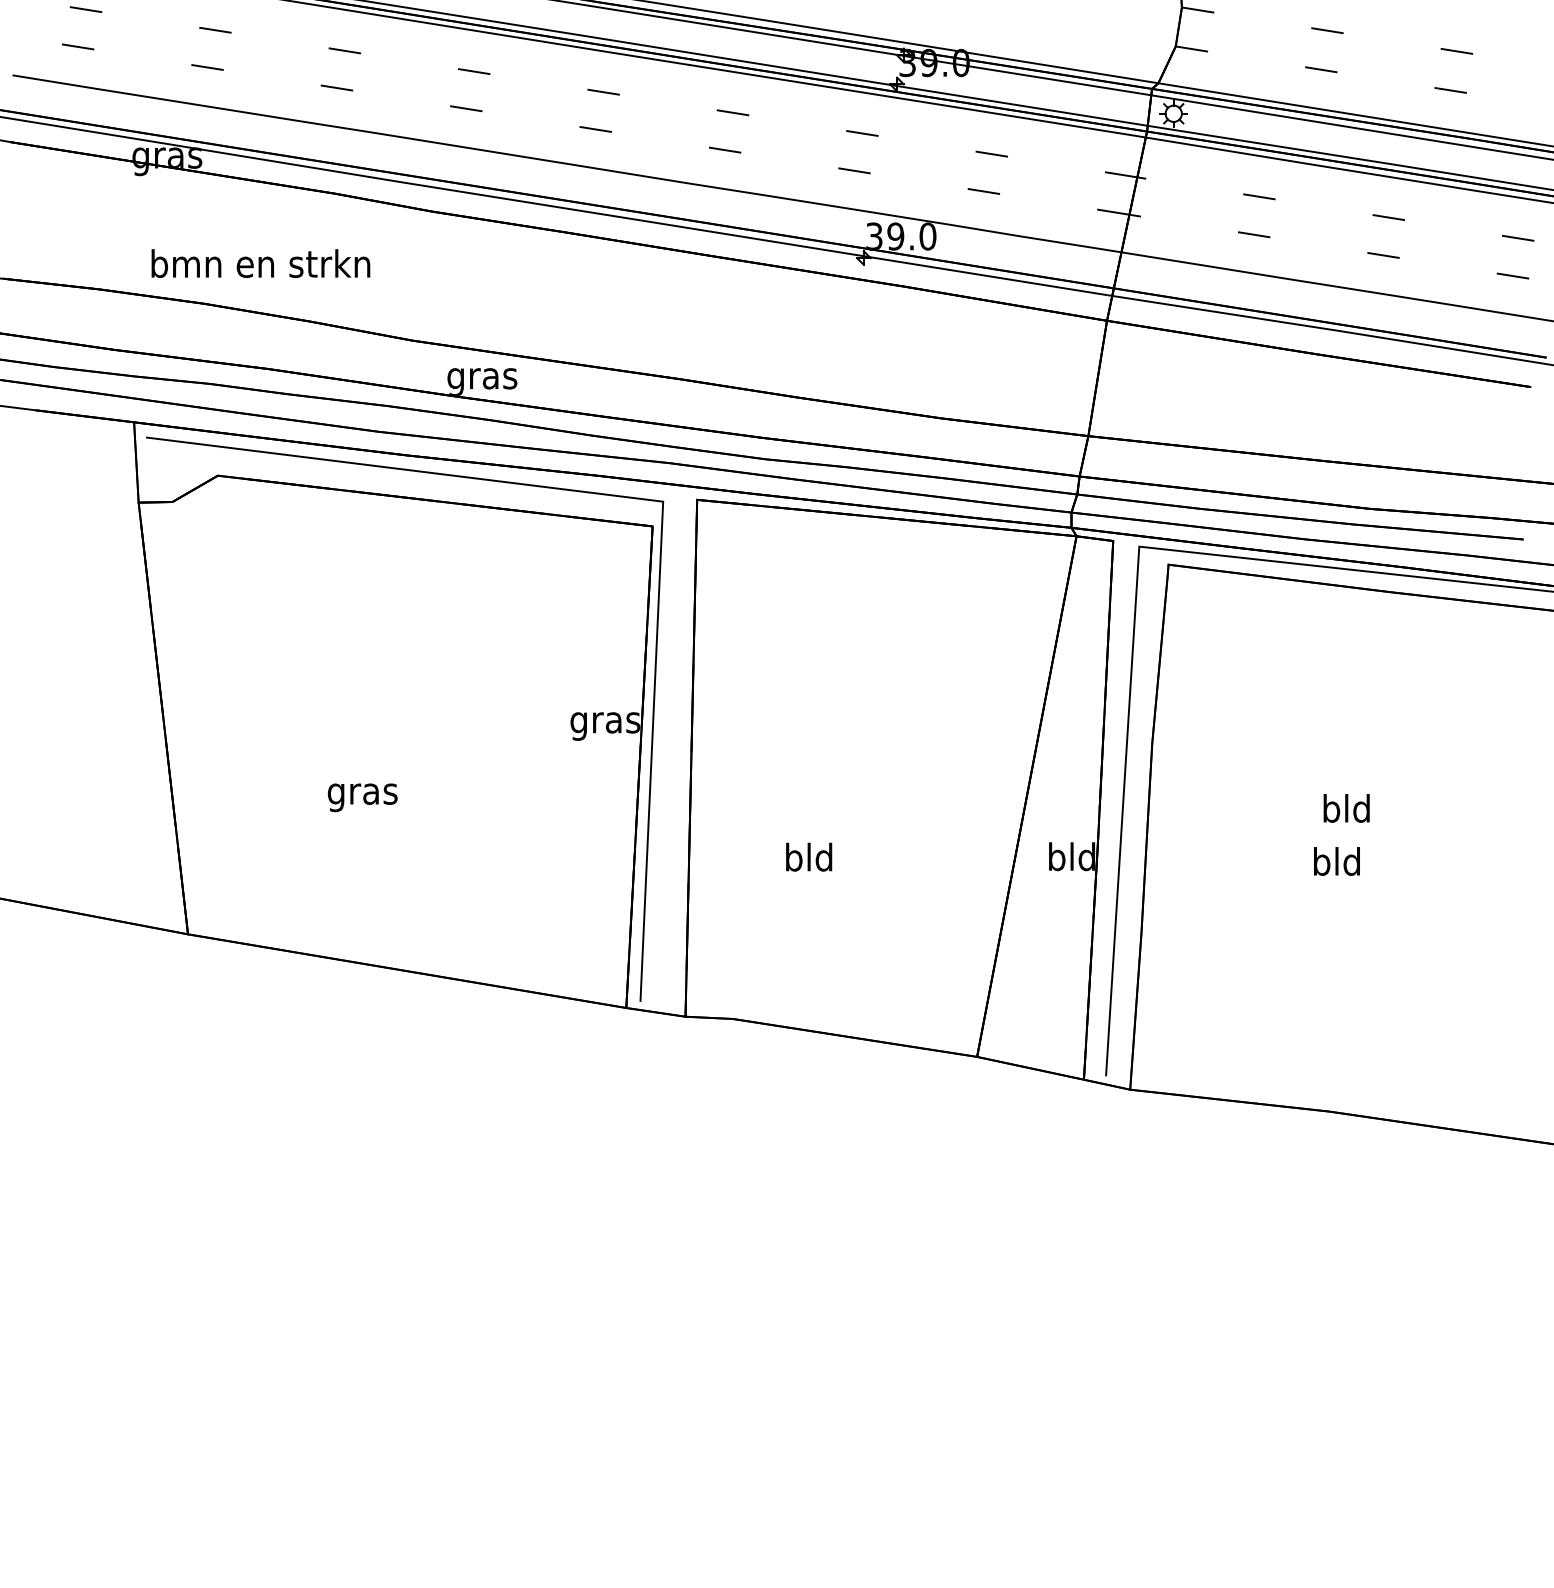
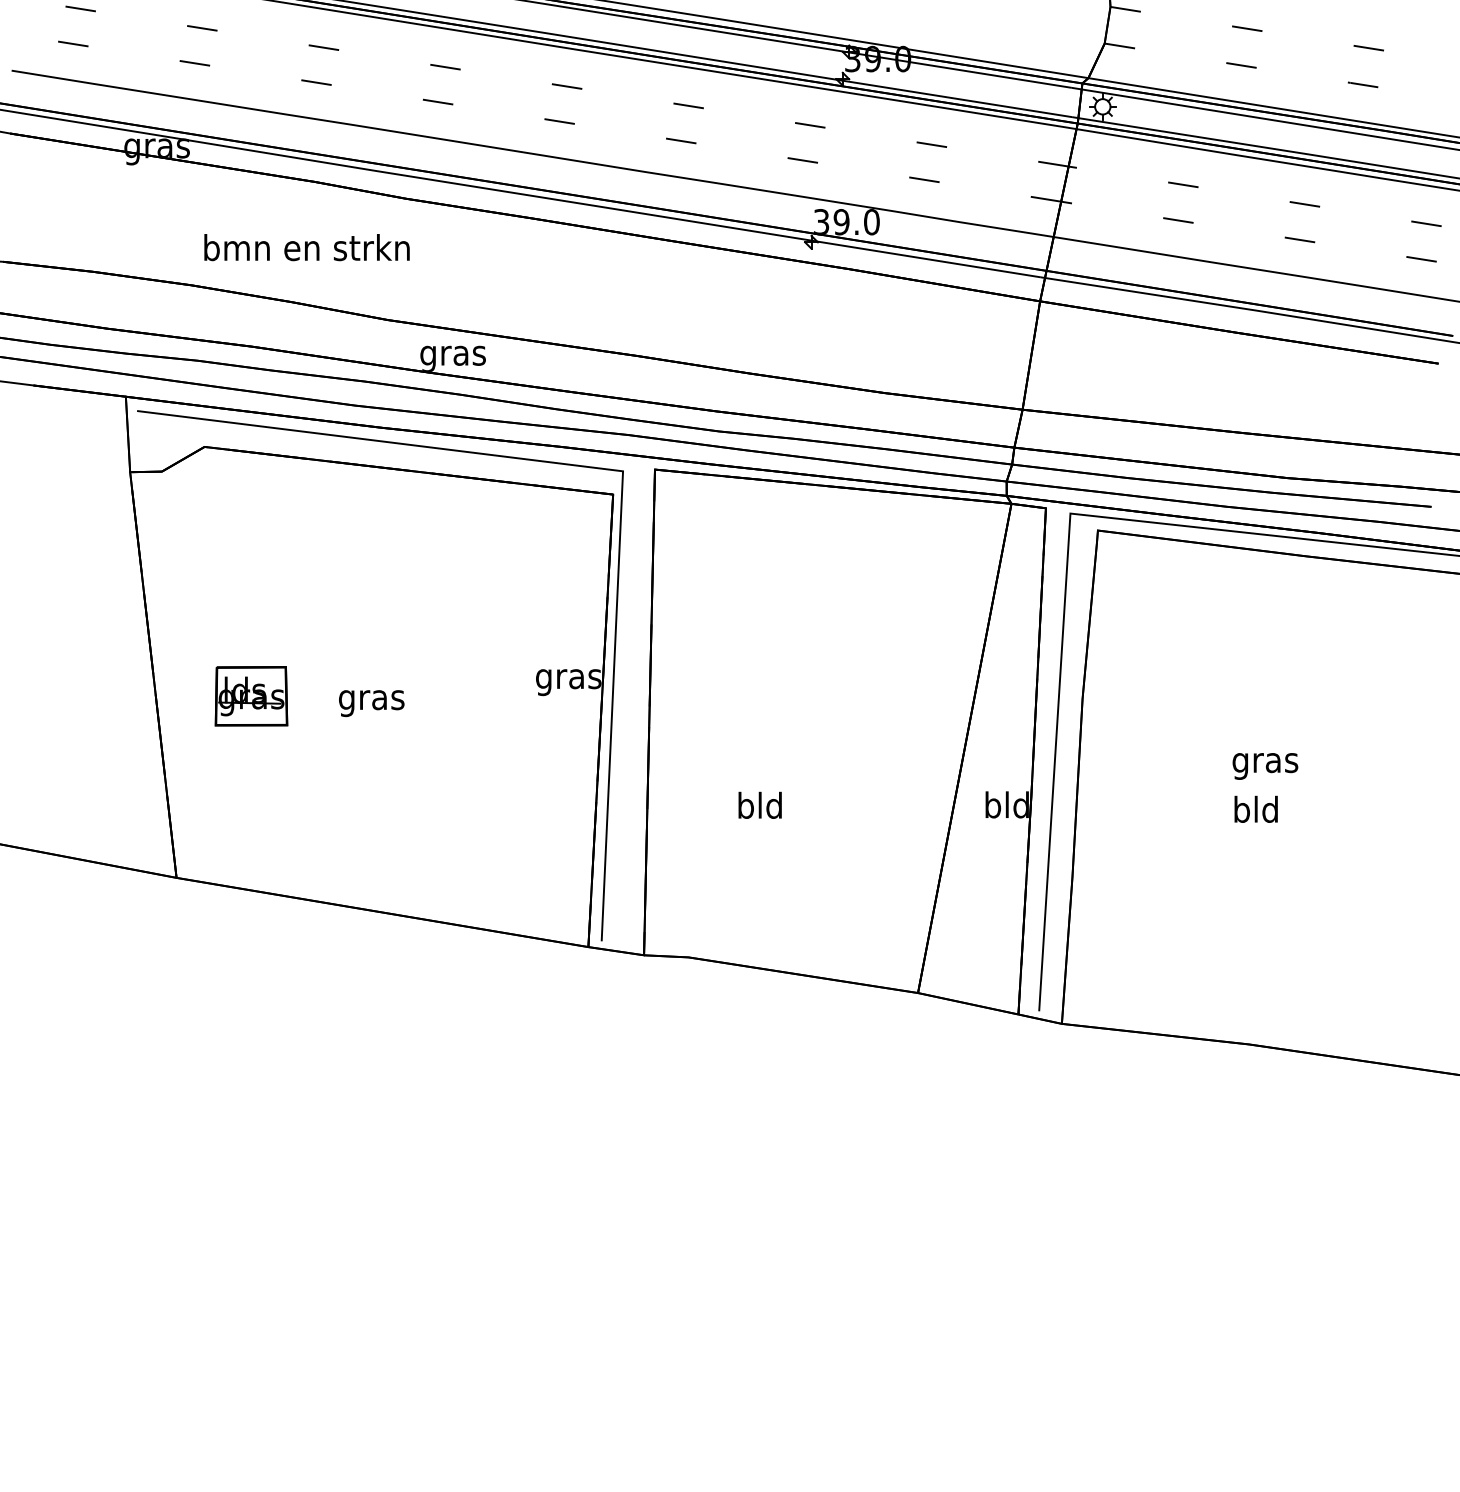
text: (260, 263) -> (306, 247), moved
part: (267, 741) -> (251, 696), added
text: (362, 797) -> (371, 703), moved
text: (1346, 811) -> (1265, 762), bld -> gras

